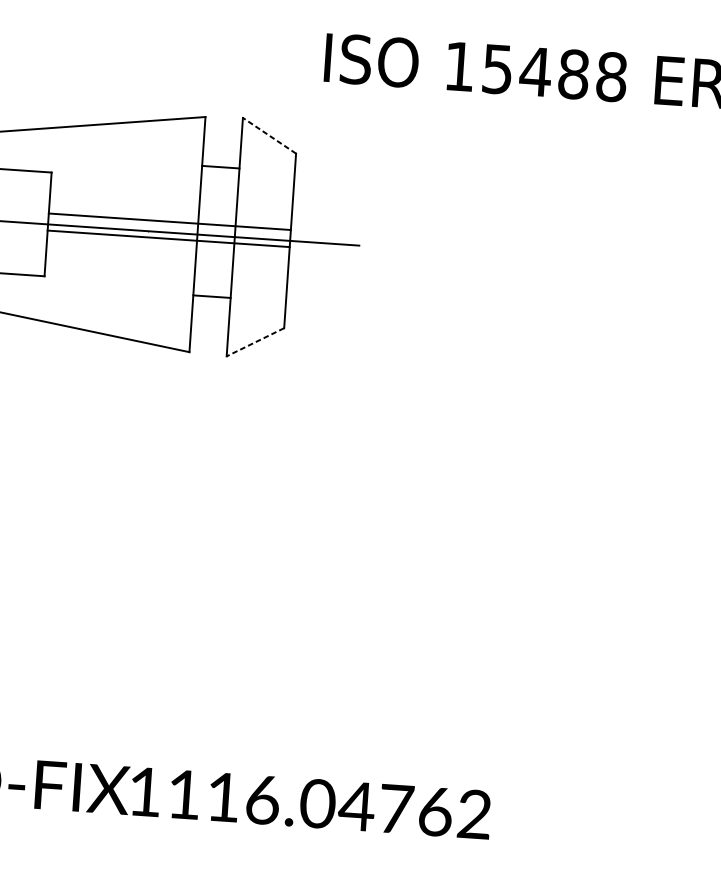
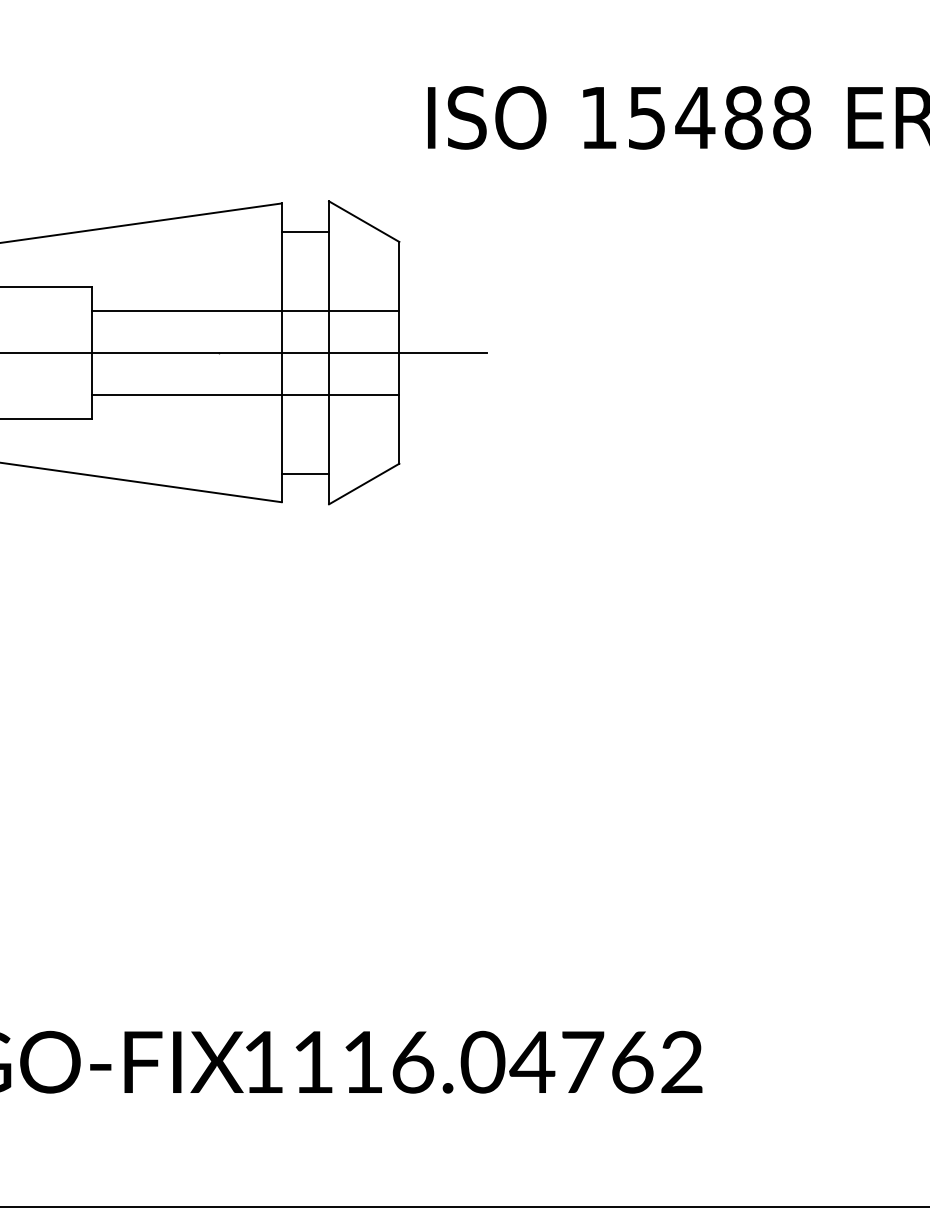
line: (269, 135) -> (364, 221), dashed -> solid
line: (220, 167) -> (305, 231), moved
line: (169, 222) -> (245, 311), moved
line: (168, 238) -> (245, 394), moved
line: (212, 296) -> (305, 474), moved
line: (255, 342) -> (364, 484), dashed -> solid

